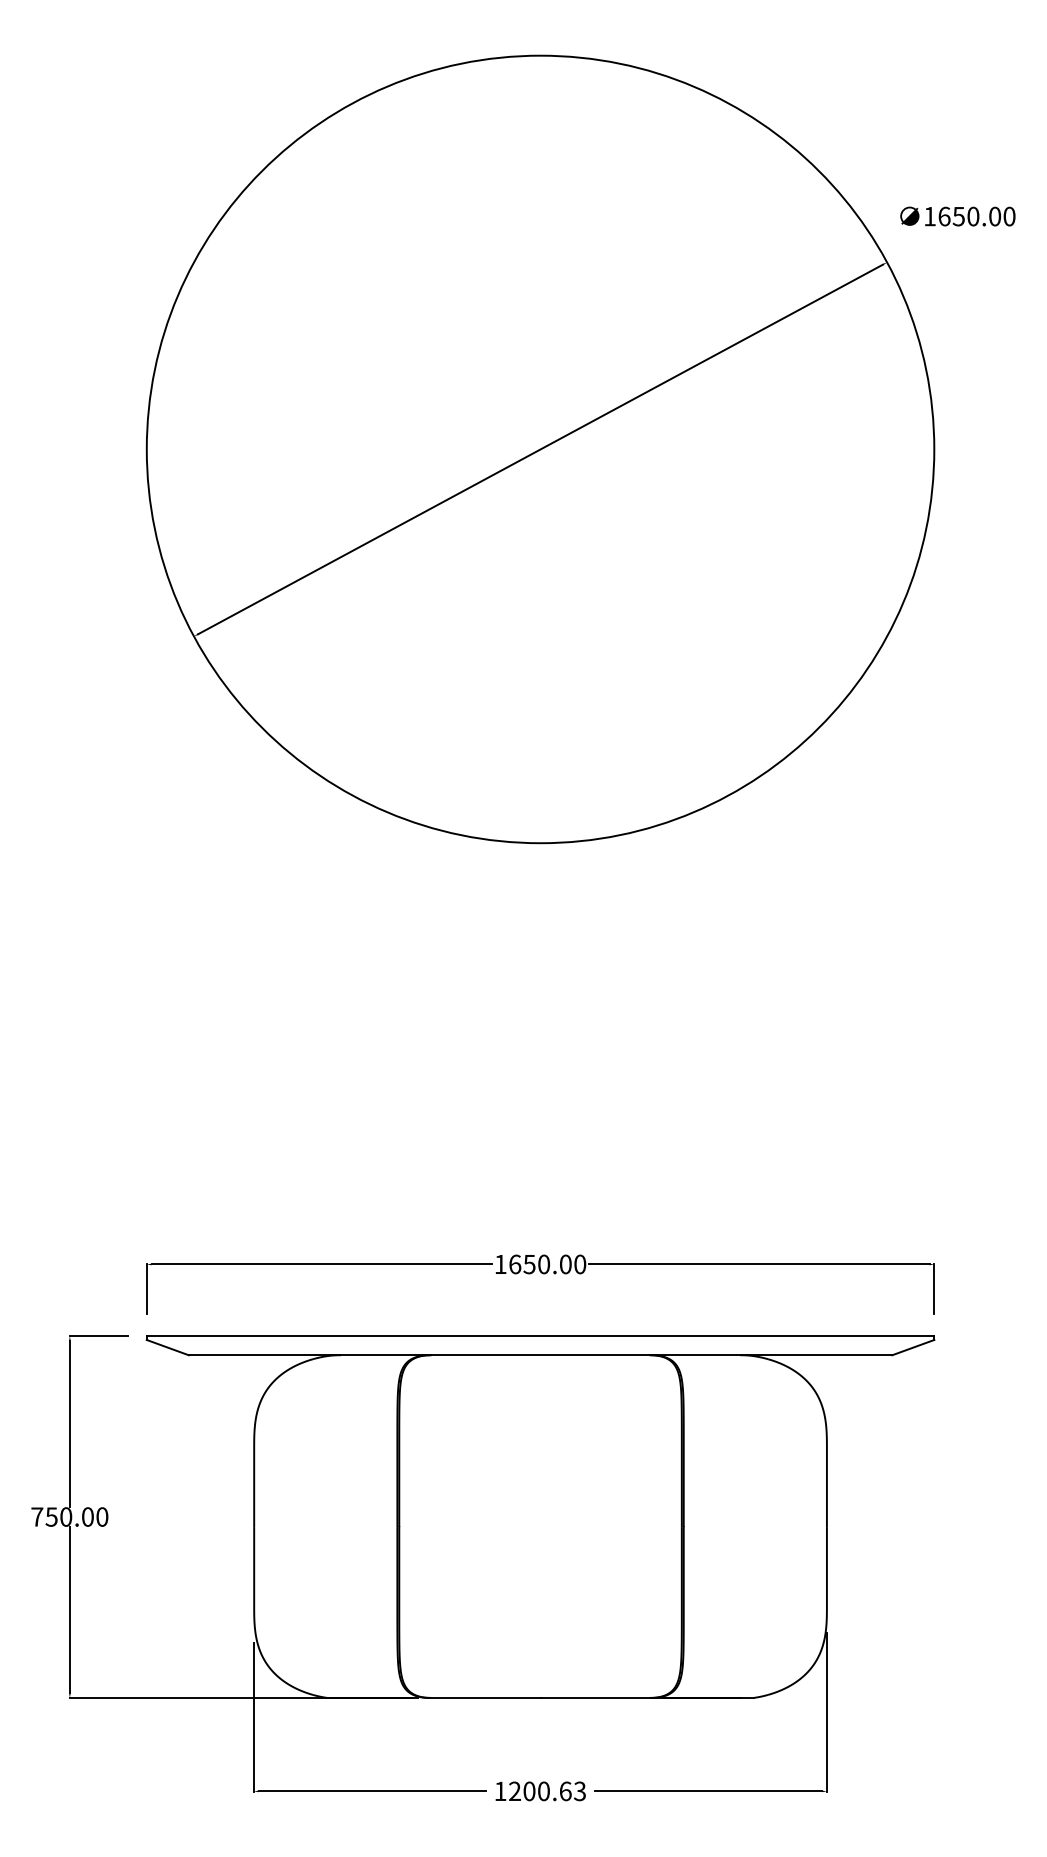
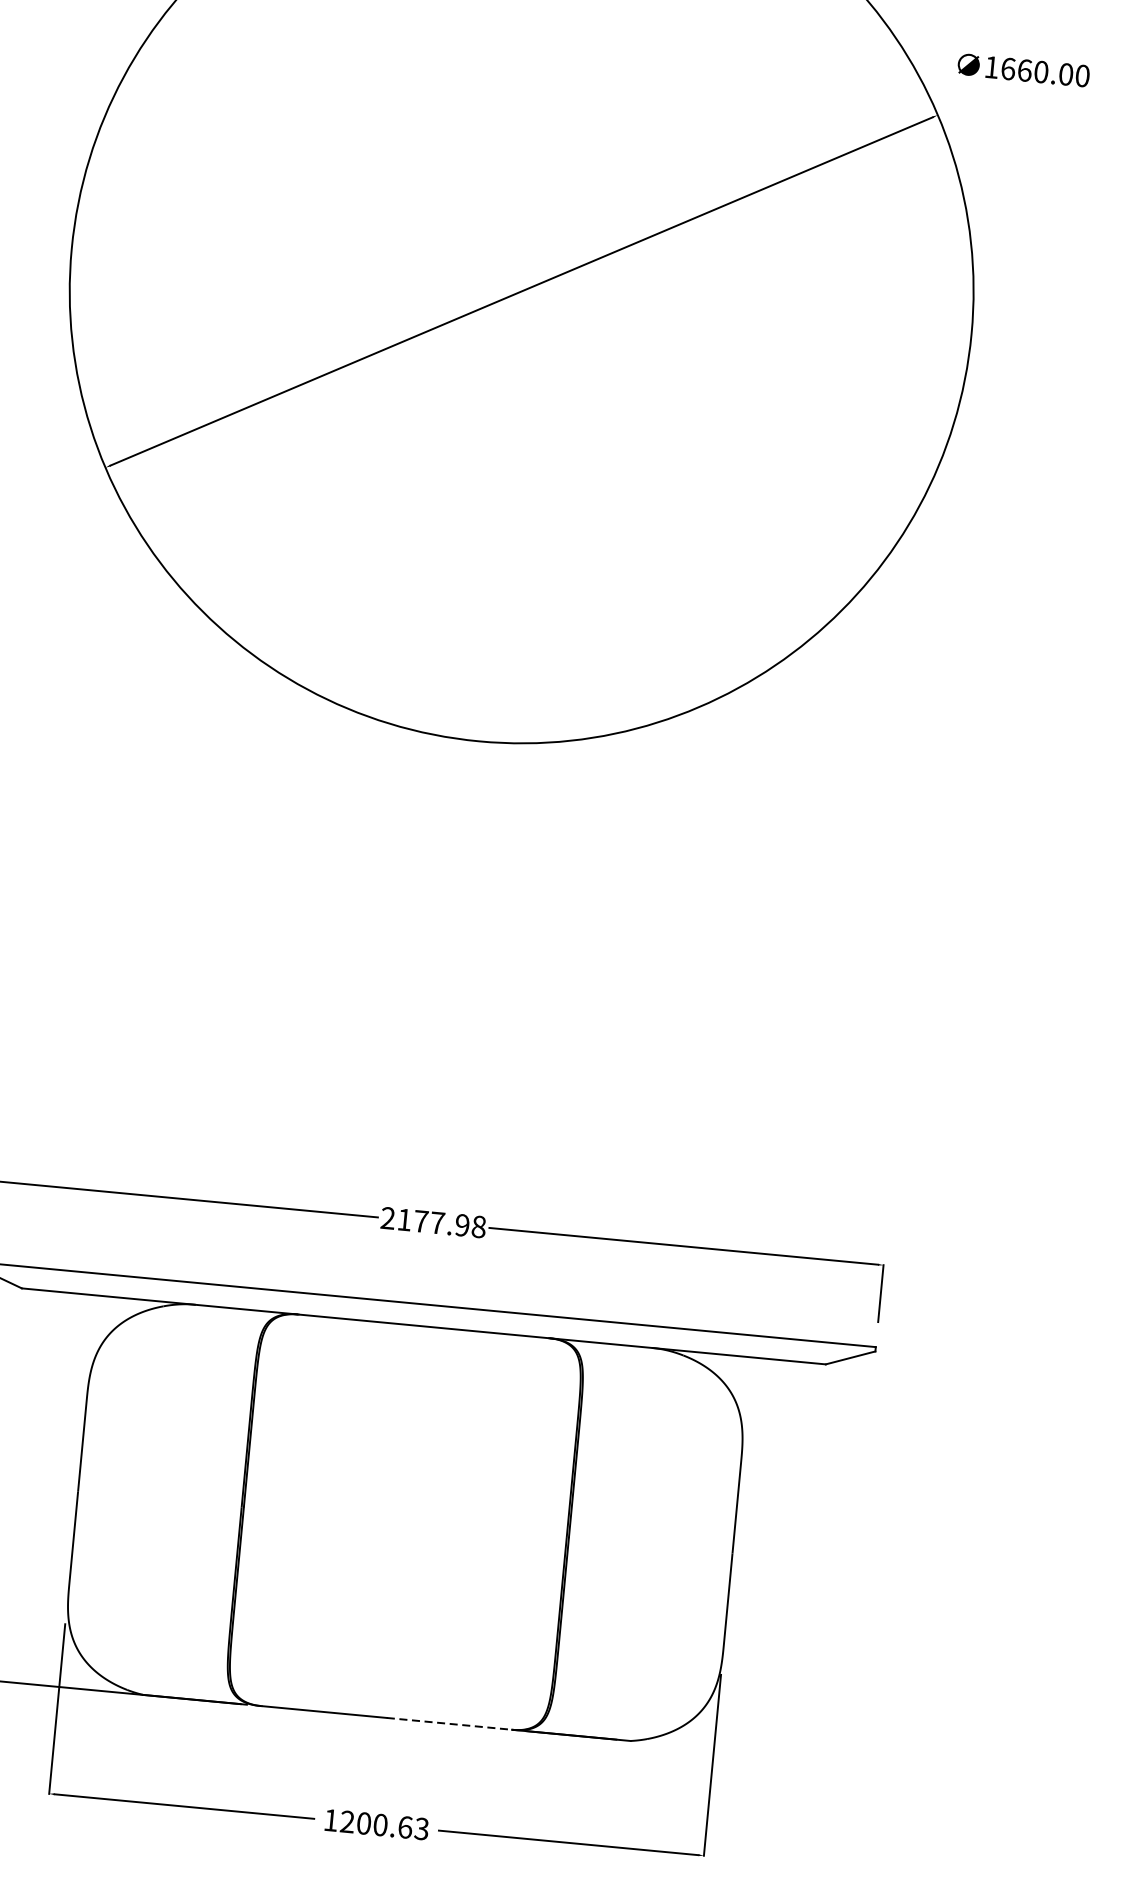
text: (958, 216) -> (1024, 70), 1650.00 -> 1660.00
text: (540, 1264) -> (433, 1222), 1650.00 -> 2177.98
line: (595, 1697) -> (449, 1723), solid -> dashed

